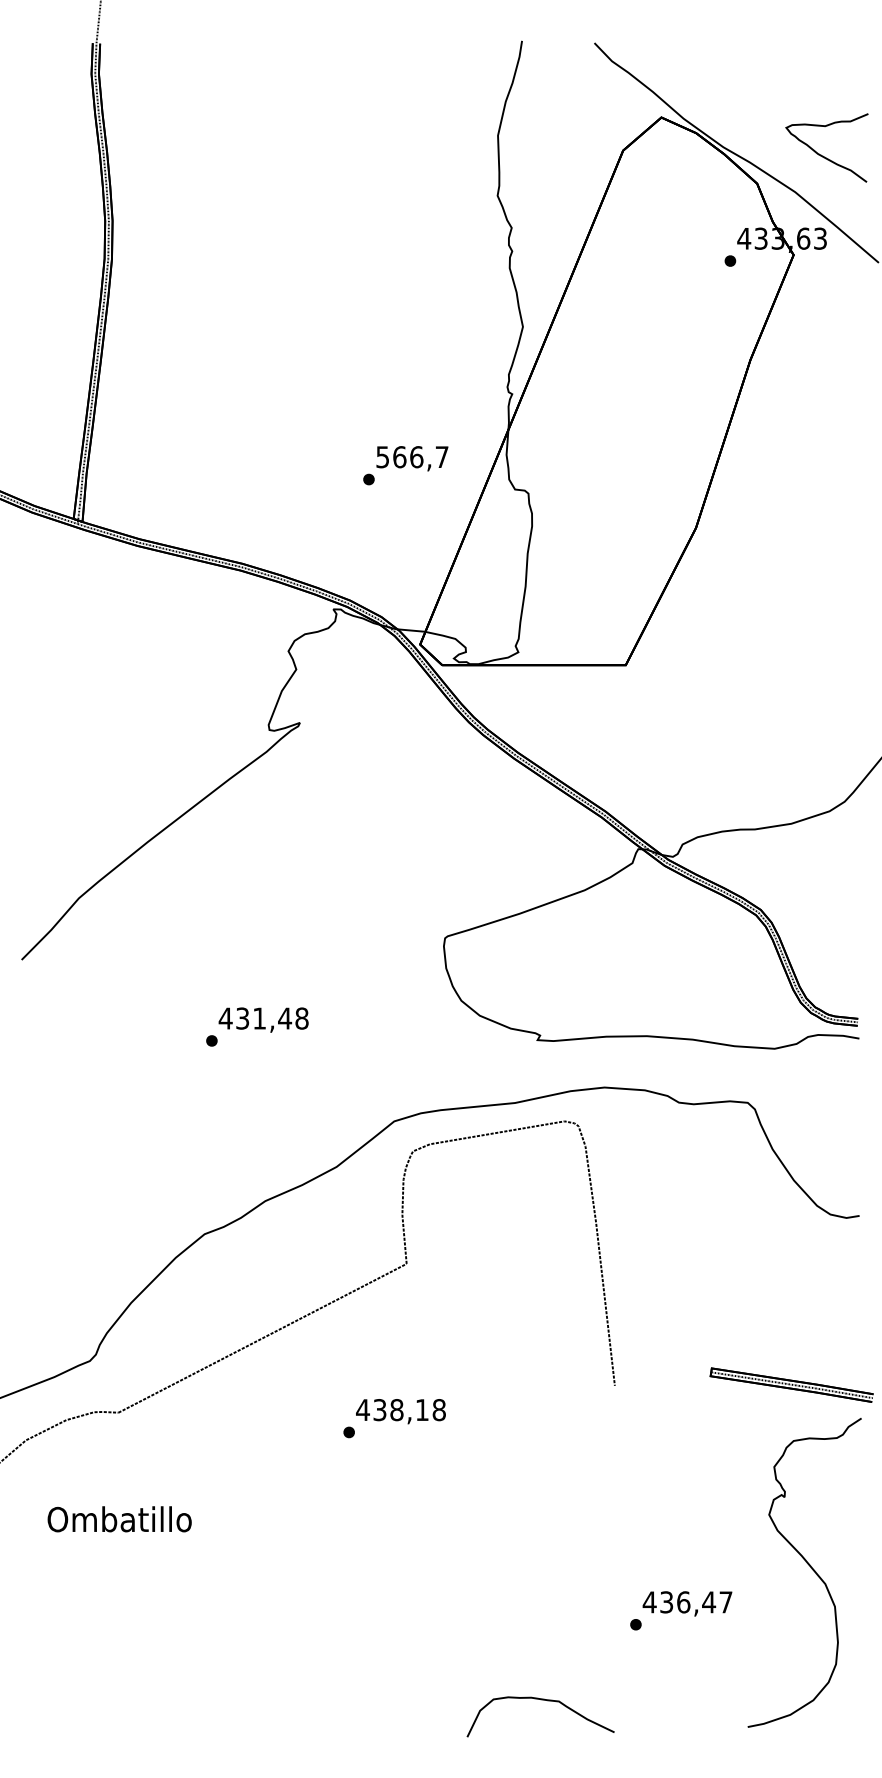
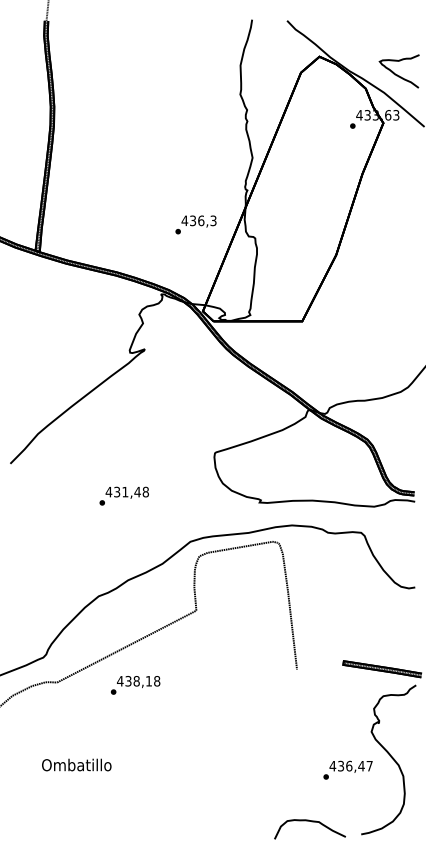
text: (410, 456) -> (198, 220), 566,7 -> 436,3
text: (394, 1418) -> (135, 685), moved
text: (119, 1518) -> (76, 764), moved
text: (680, 1609) -> (347, 769), moved
curve: (543, 1702) -> (311, 822), moved

